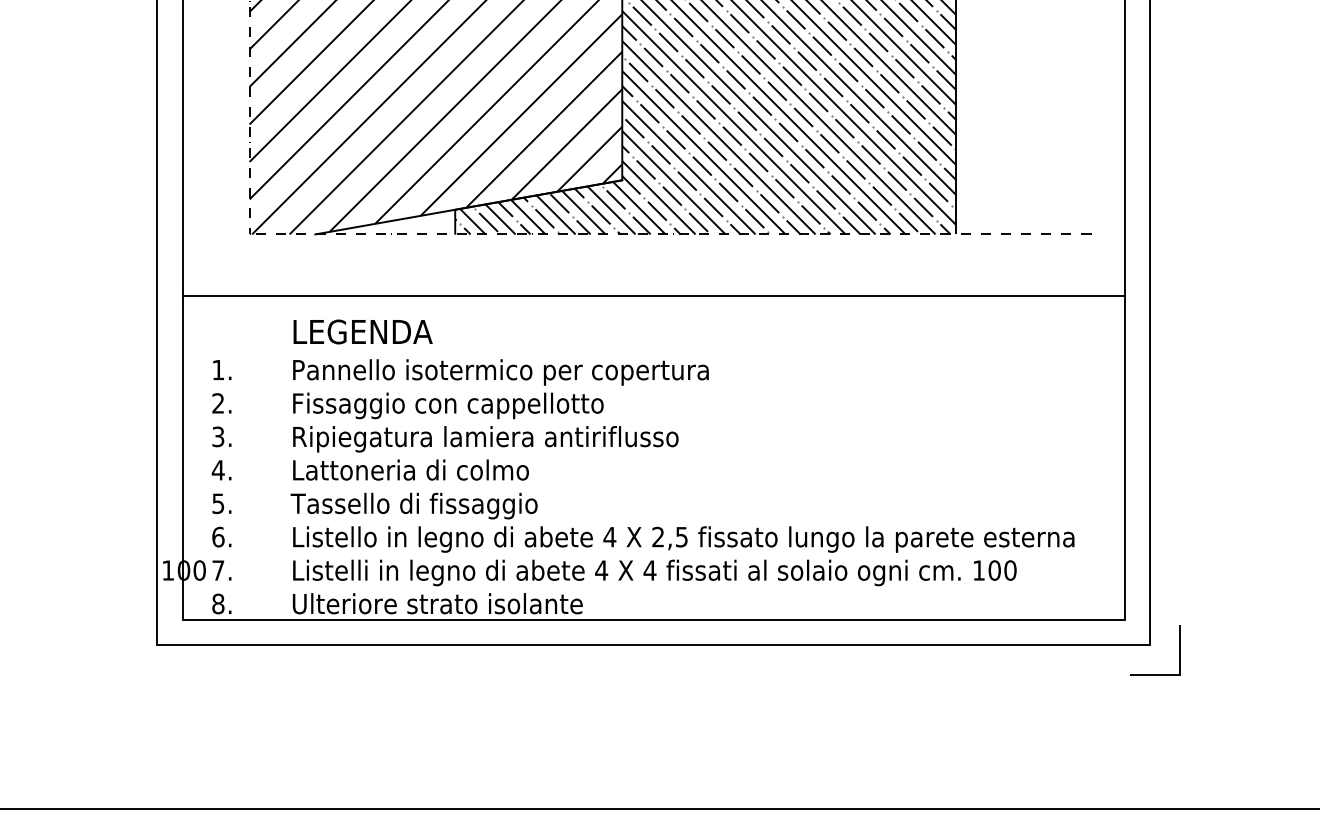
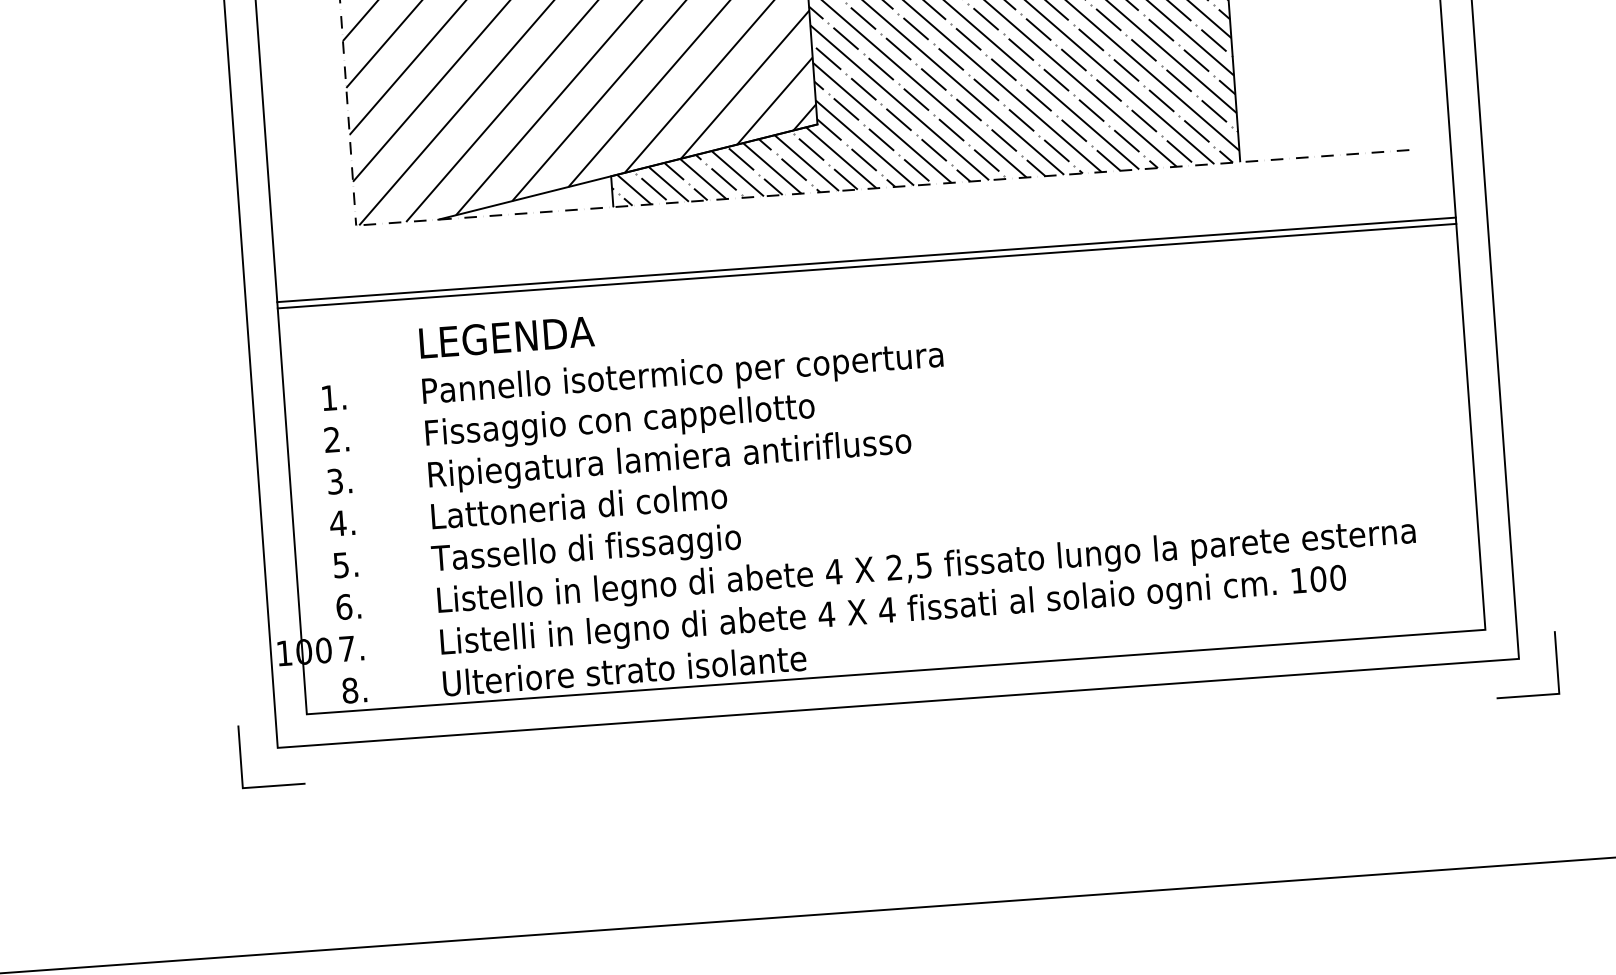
line: (653, 290) -> (866, 259), added
line: (127, 650) -> (240, 757), added

